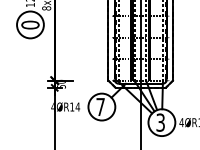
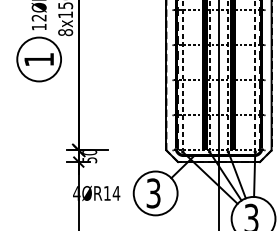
text: (30, 24) -> (39, 58), 0 -> 1
text: (100, 106) -> (153, 192), 7 -> 3

